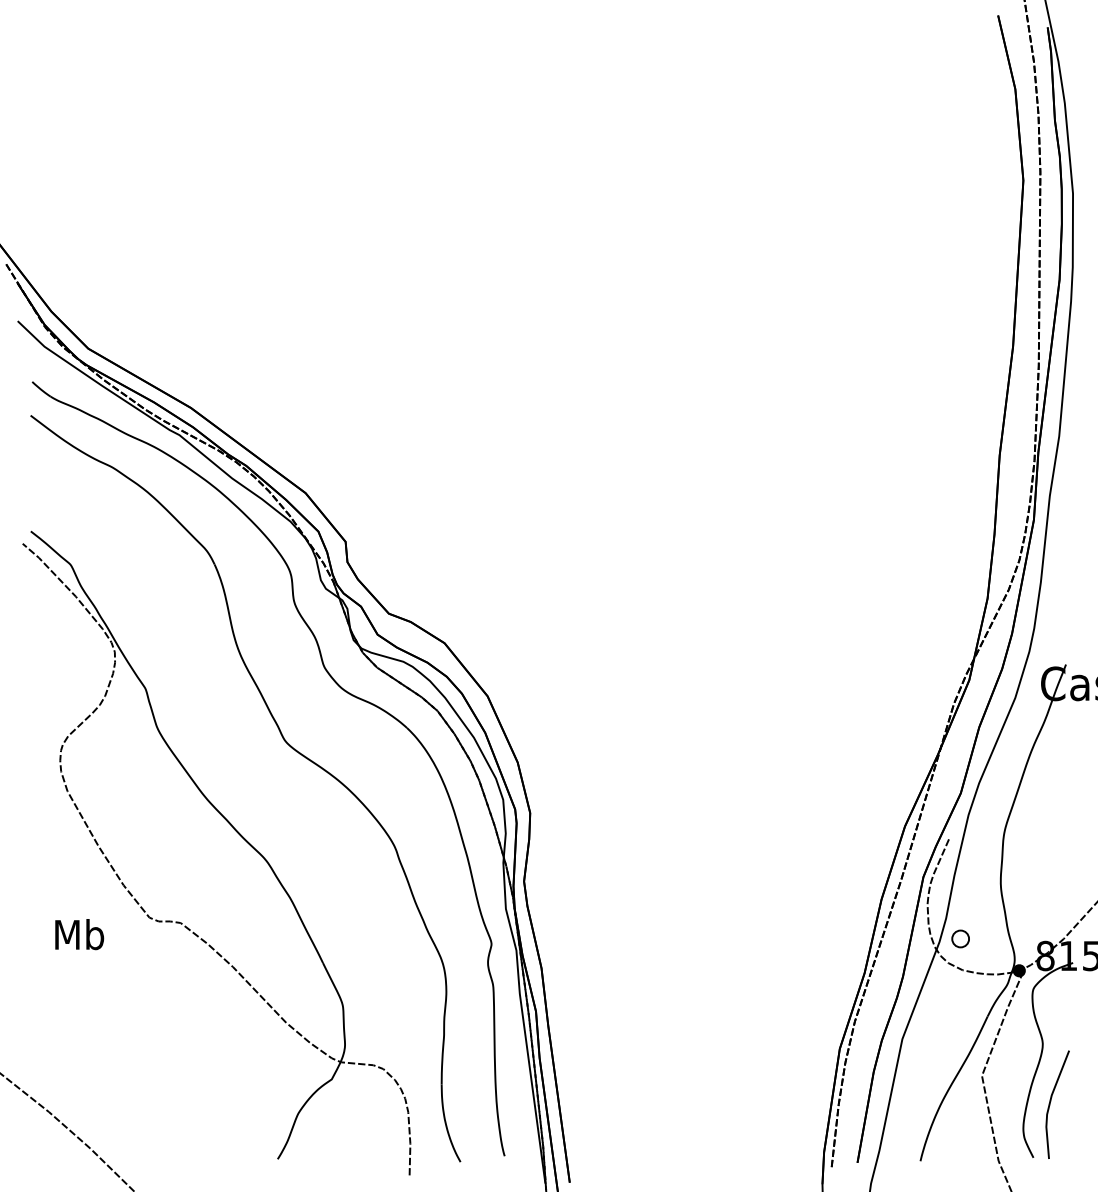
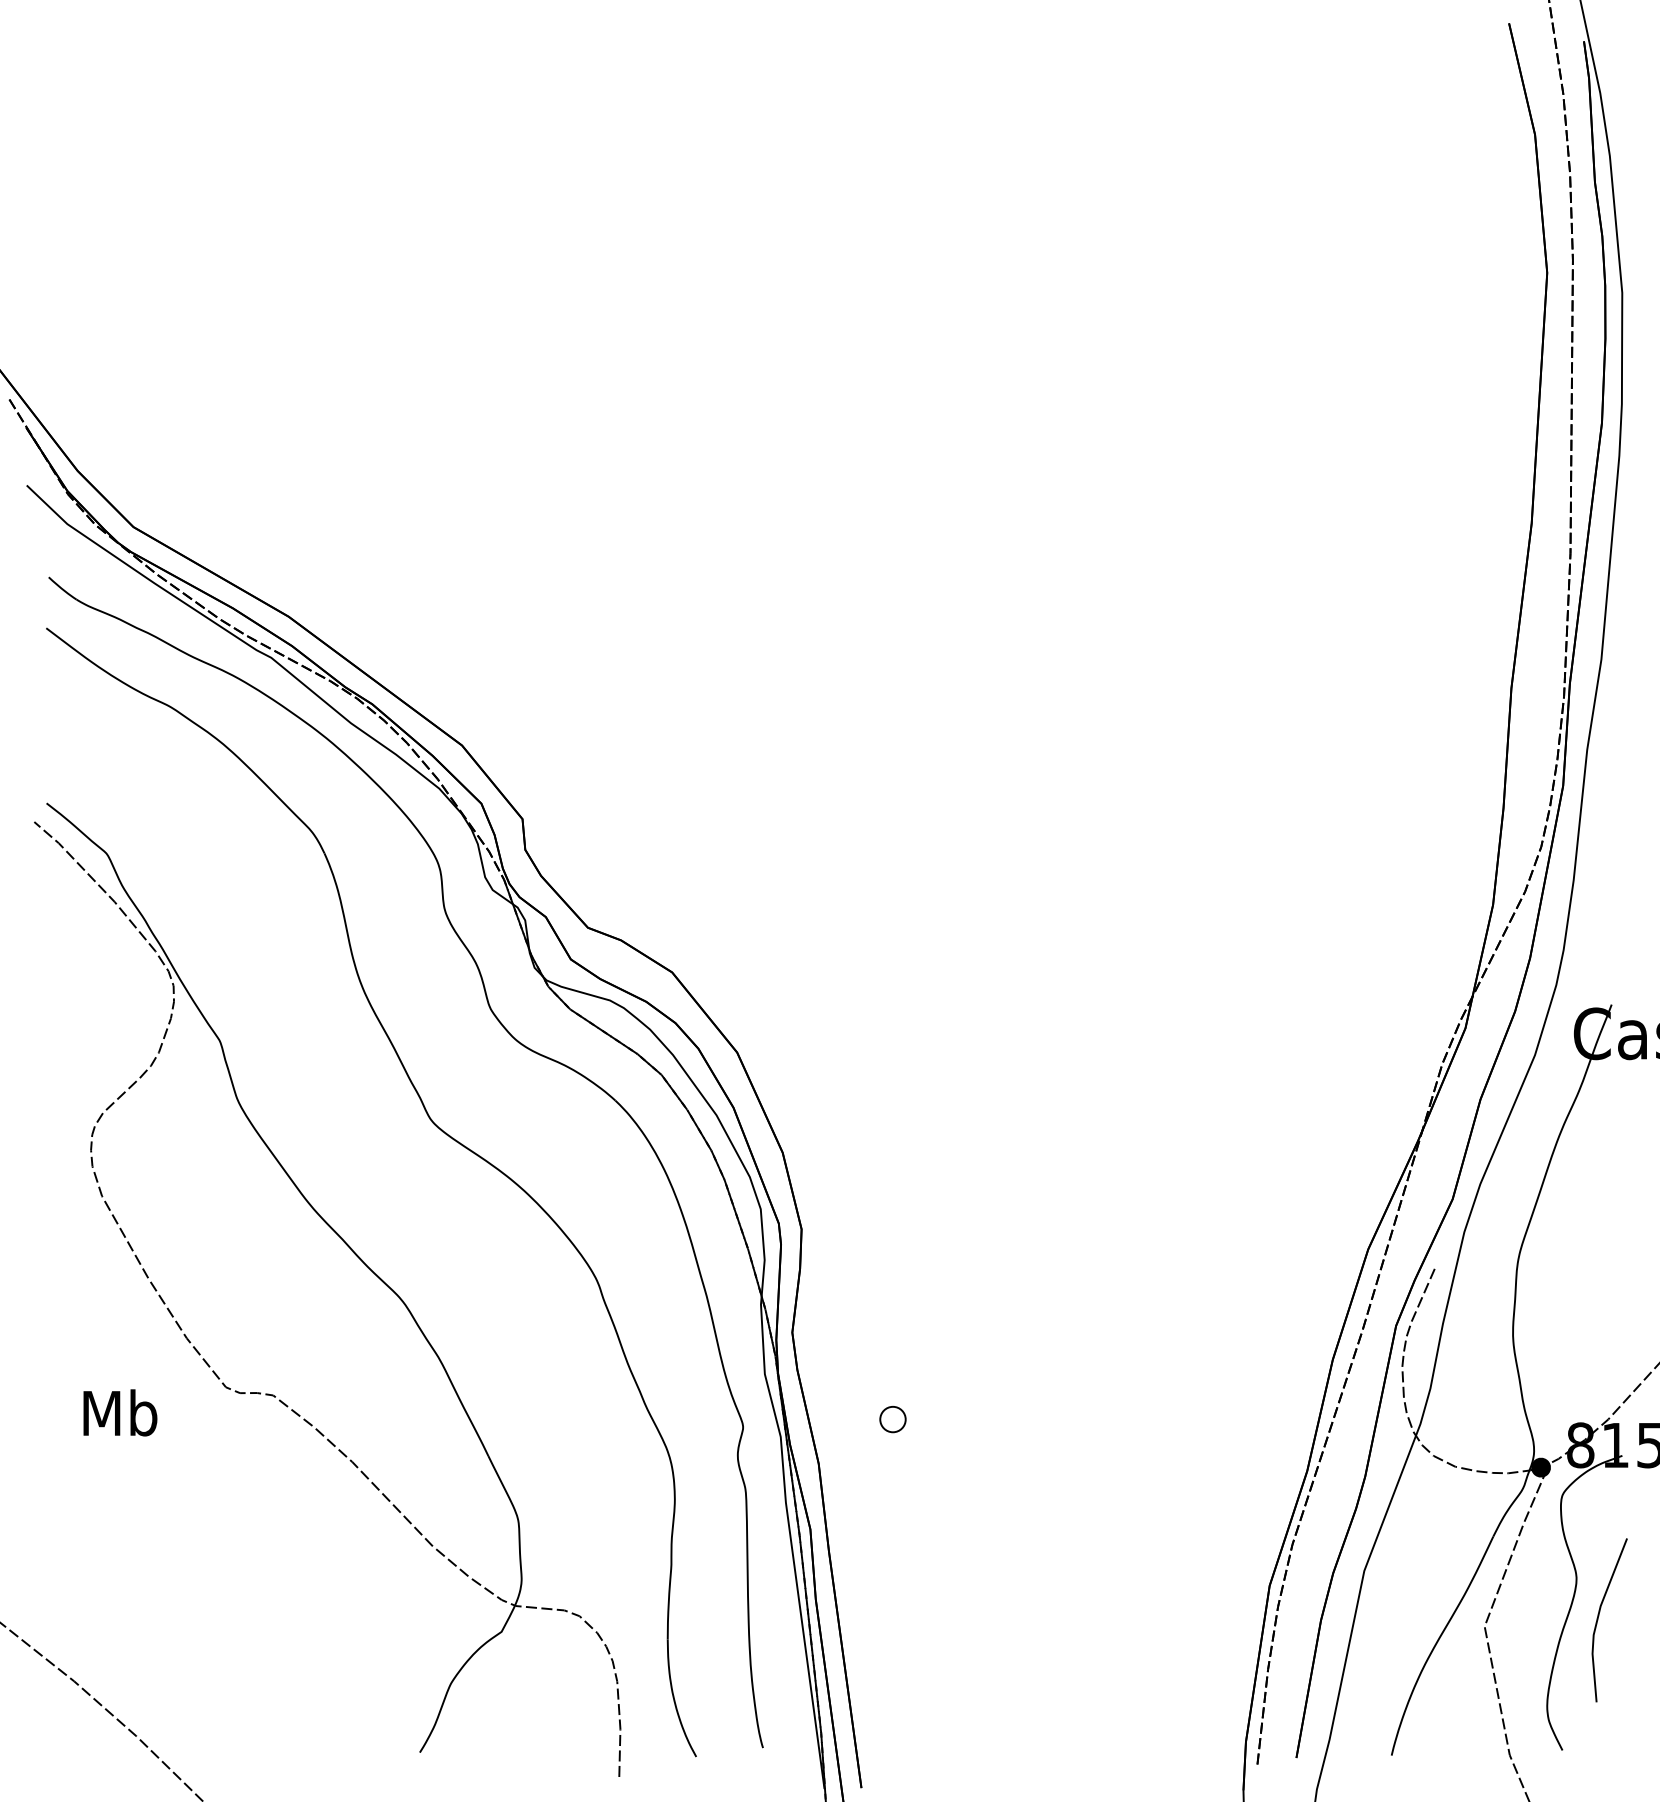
part: (960, 938) -> (892, 1418), moved
line: (1051, 1101) -> (1600, 1615), moved

